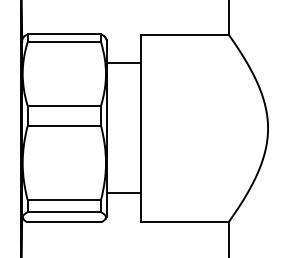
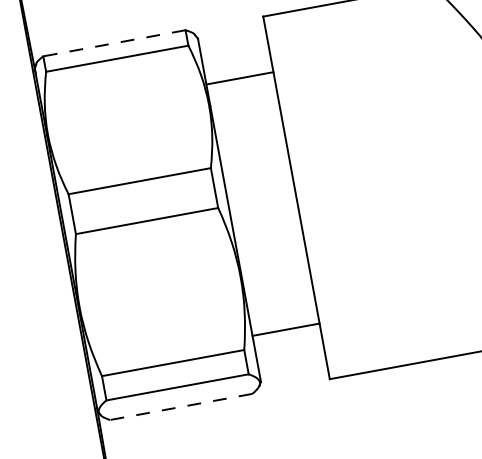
line: (64, 34) -> (114, 43), solid -> dashed
line: (64, 222) -> (181, 407), solid -> dashed

